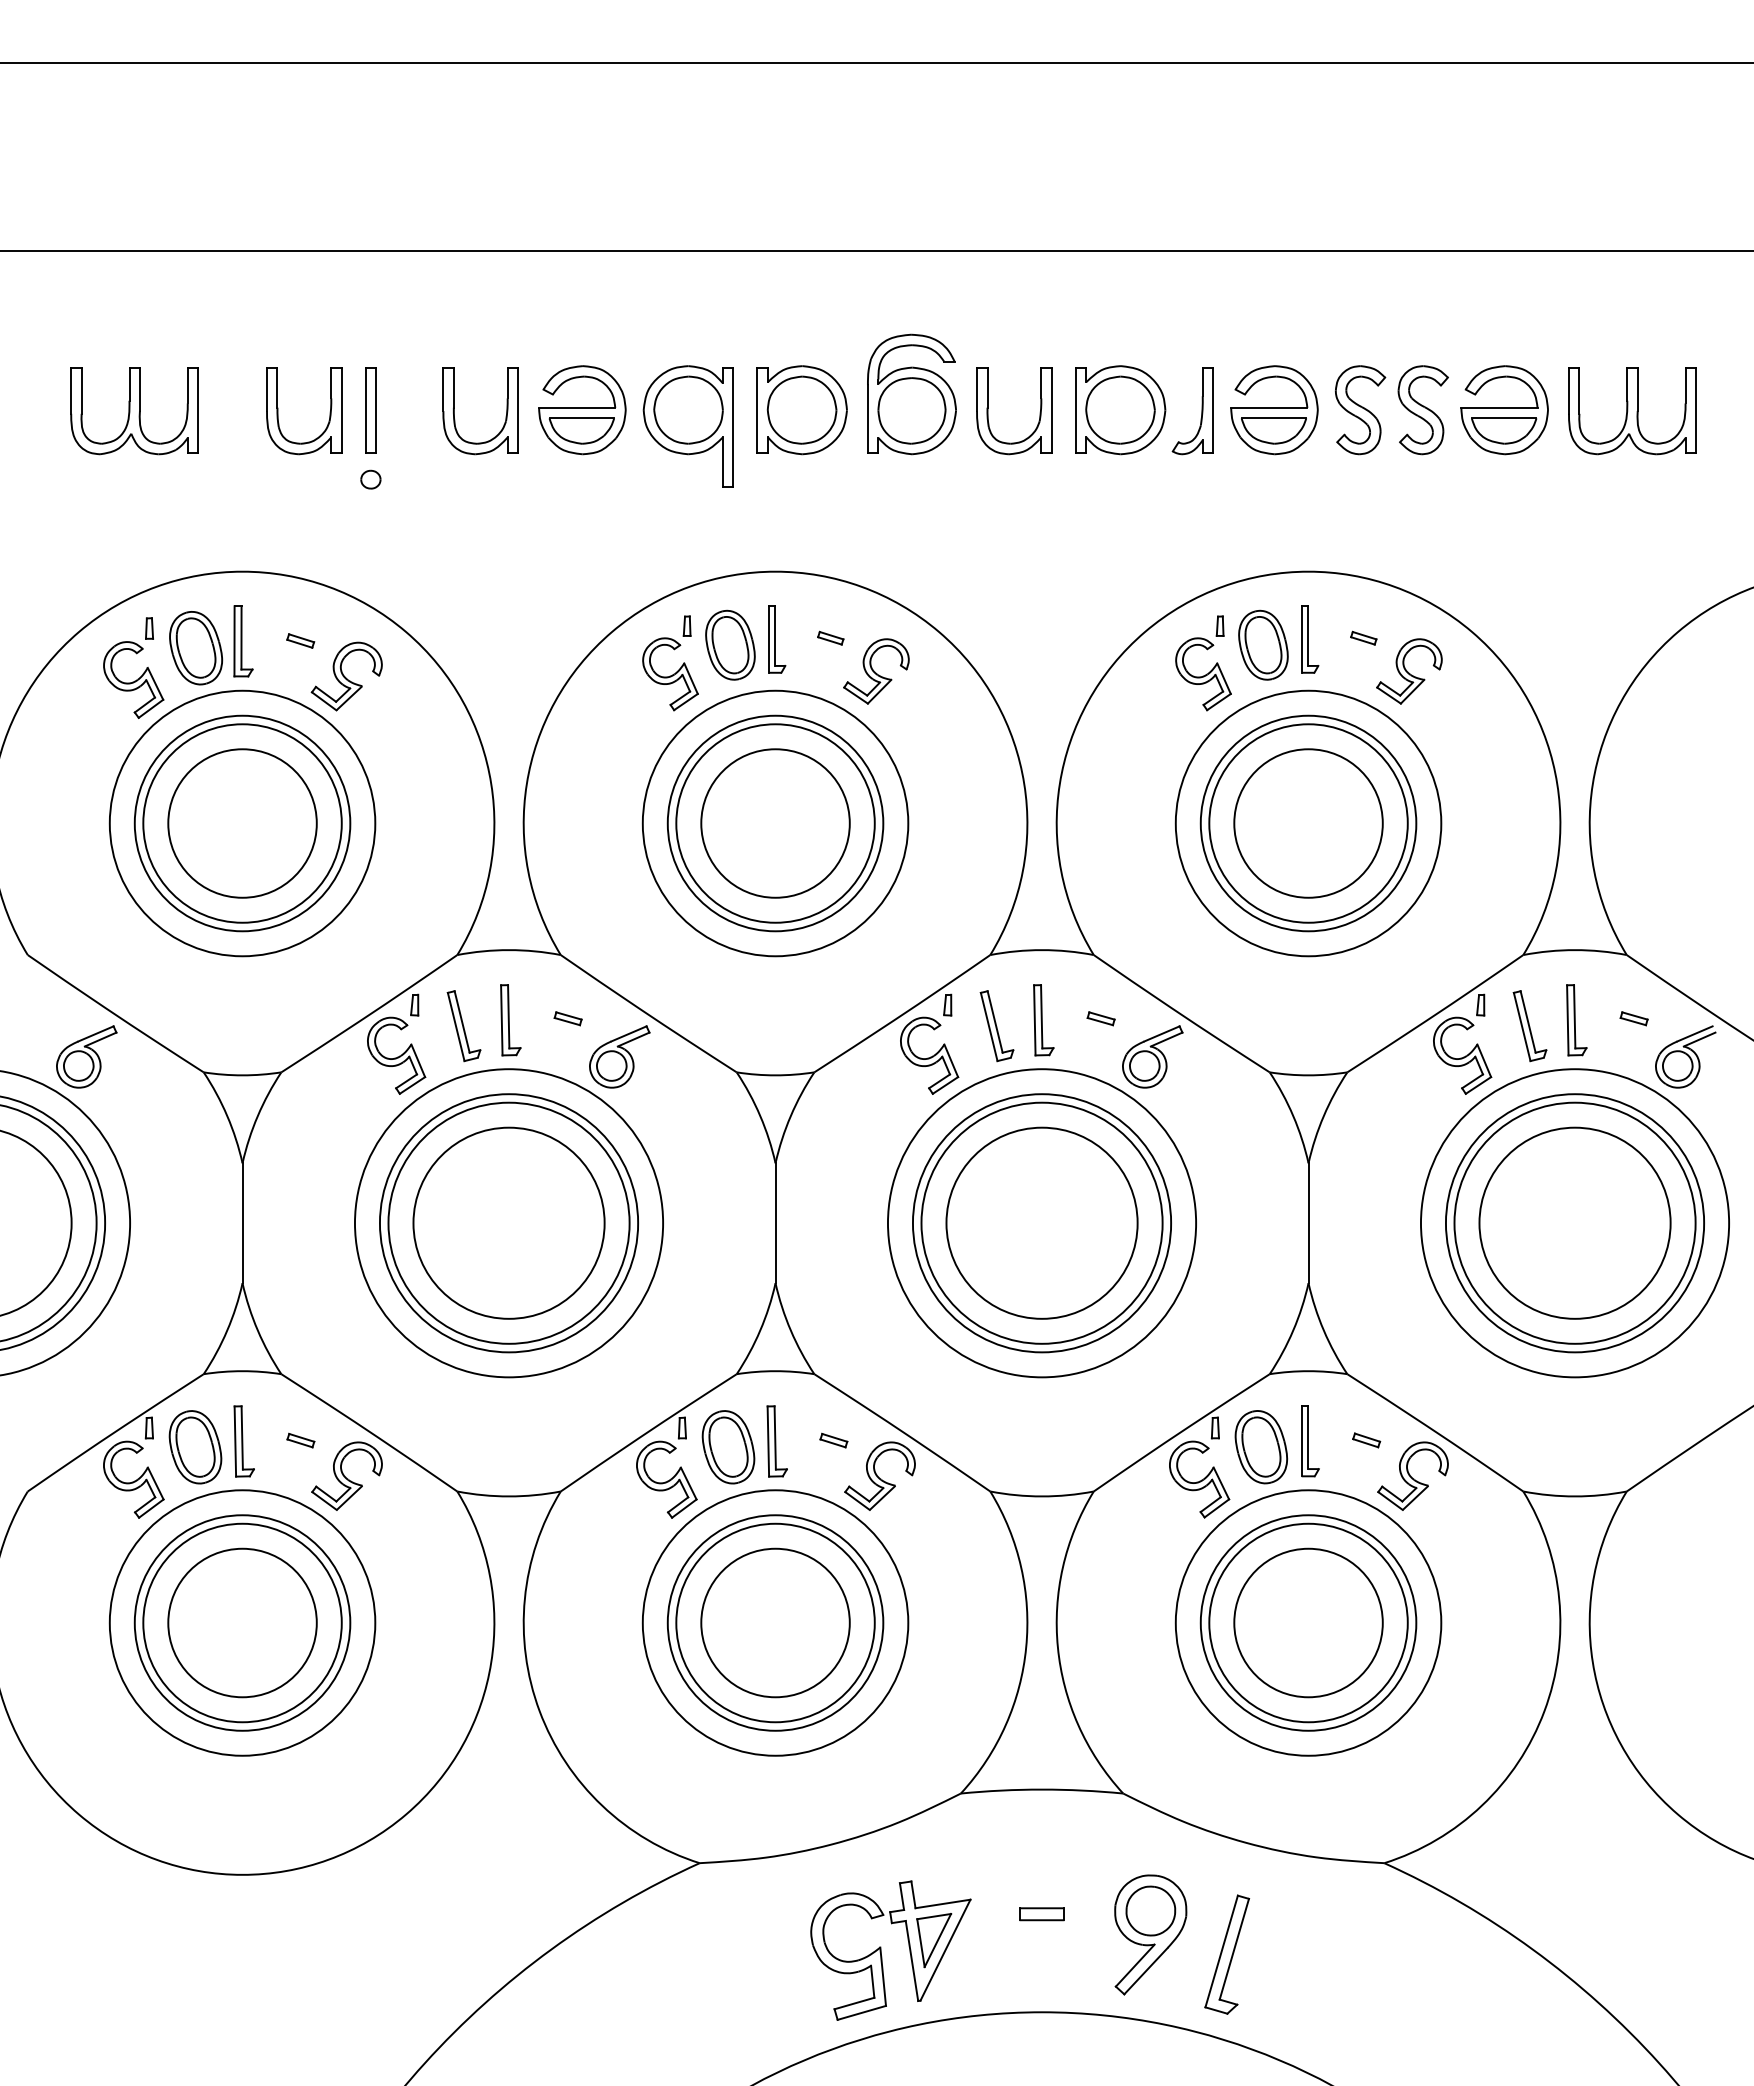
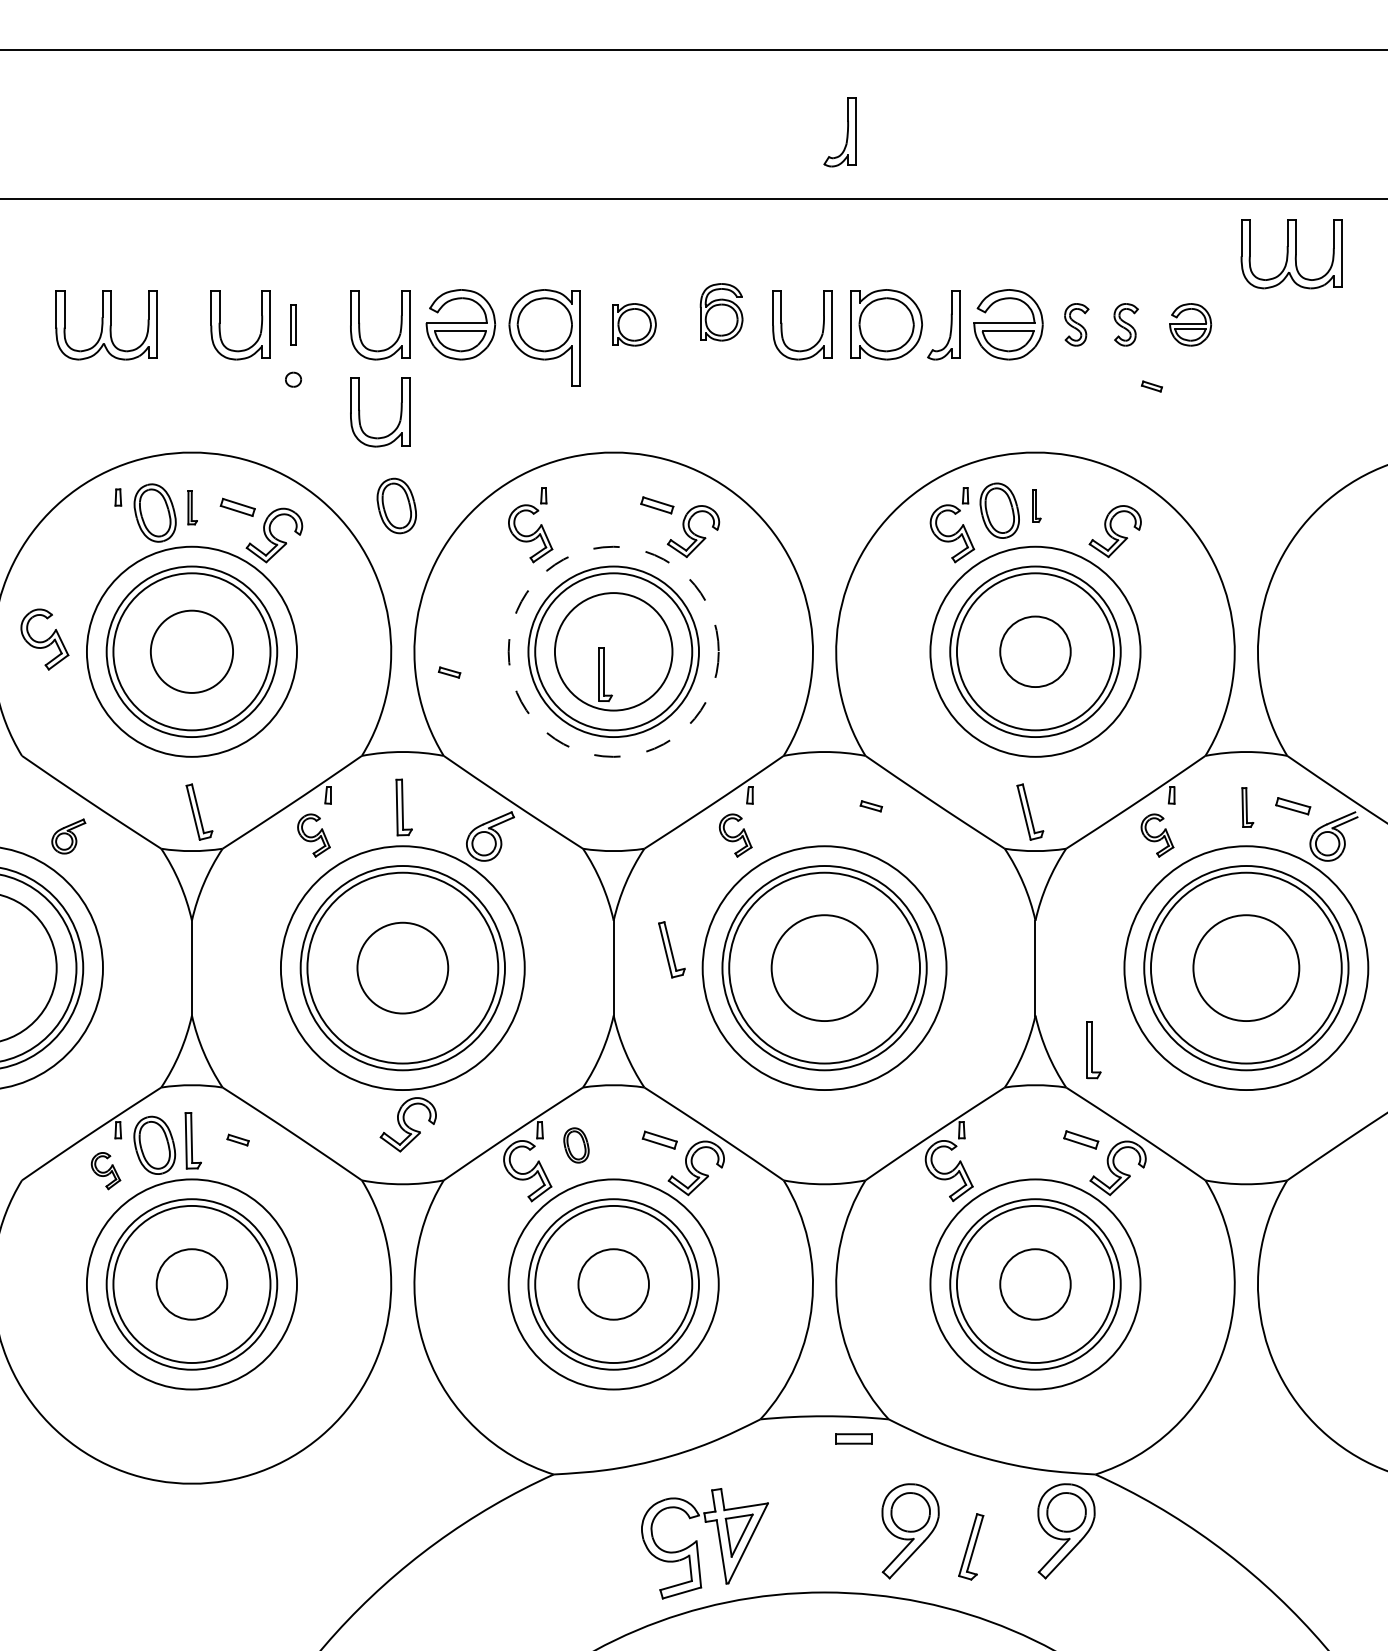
part: (1070, 167) -> (847, 132), added
part: (911, 394) -> (721, 312), size x0.6
part: (370, 410) -> (293, 325), size x0.6
part: (801, 410) -> (634, 325), size x0.6
part: (1360, 410) -> (1076, 325), size x0.6
part: (1422, 410) -> (1125, 325), size x0.6
part: (1504, 410) -> (1190, 325), size x0.6
part: (1632, 411) -> (1291, 254), moved
part: (505, 526) -> (400, 416), added
part: (830, 637) -> (657, 504), size x1.6
part: (1363, 637) -> (1151, 385), moved
part: (777, 639) -> (605, 674), moved
part: (1310, 639) -> (1037, 506), size x0.6
part: (300, 640) -> (237, 507), size x1.6
part: (243, 641) -> (192, 507), size x0.6
part: (730, 644) -> (396, 505), moved
part: (133, 679) -> (44, 639), moved
circle: (242, 823) -> (191, 651), size x0.7
circle: (775, 823) -> (613, 651), solid -> dashed
circle: (1308, 823) -> (1035, 651), size x0.6
part: (567, 1018) -> (449, 672), moved
part: (1633, 1018) -> (1292, 806), size x1.6
part: (1043, 1020) -> (825, 807), removed
part: (1576, 1020) -> (1247, 807), size x0.7
part: (463, 1026) -> (199, 812), moved
part: (996, 1026) -> (671, 950), moved
part: (1529, 1026) -> (1029, 812), moved
part: (396, 1055) -> (313, 835), size x0.7
part: (929, 1055) -> (735, 835), size x0.7
part: (1462, 1055) -> (1157, 835), size x0.7
part: (86, 1056) -> (68, 836), size x0.7
part: (1152, 1056) -> (912, 836), removed
circle: (508, 1222) -> (402, 967), size x0.6
circle: (1041, 1222) -> (824, 967), size x0.7
circle: (1574, 1222) -> (1245, 967), size x0.7
part: (833, 1440) -> (659, 1140), size x1.6
part: (1366, 1440) -> (1081, 1140), size x1.6
part: (776, 1441) -> (614, 1140), removed
part: (1310, 1441) -> (1094, 1050), moved
part: (728, 1447) -> (576, 1145), size x0.6
part: (1261, 1447) -> (998, 1145), removed
part: (346, 1475) -> (407, 1124), moved
part: (133, 1479) -> (105, 1170), size x0.6
circle: (242, 1622) -> (191, 1284), size x0.6
circle: (775, 1622) -> (613, 1284), size x0.6
circle: (1308, 1622) -> (1035, 1284), size x0.6
part: (1041, 1914) -> (853, 1439), moved
part: (1347, 1934) -> (1066, 1530), added
part: (1227, 1954) -> (971, 1546), size x0.7

